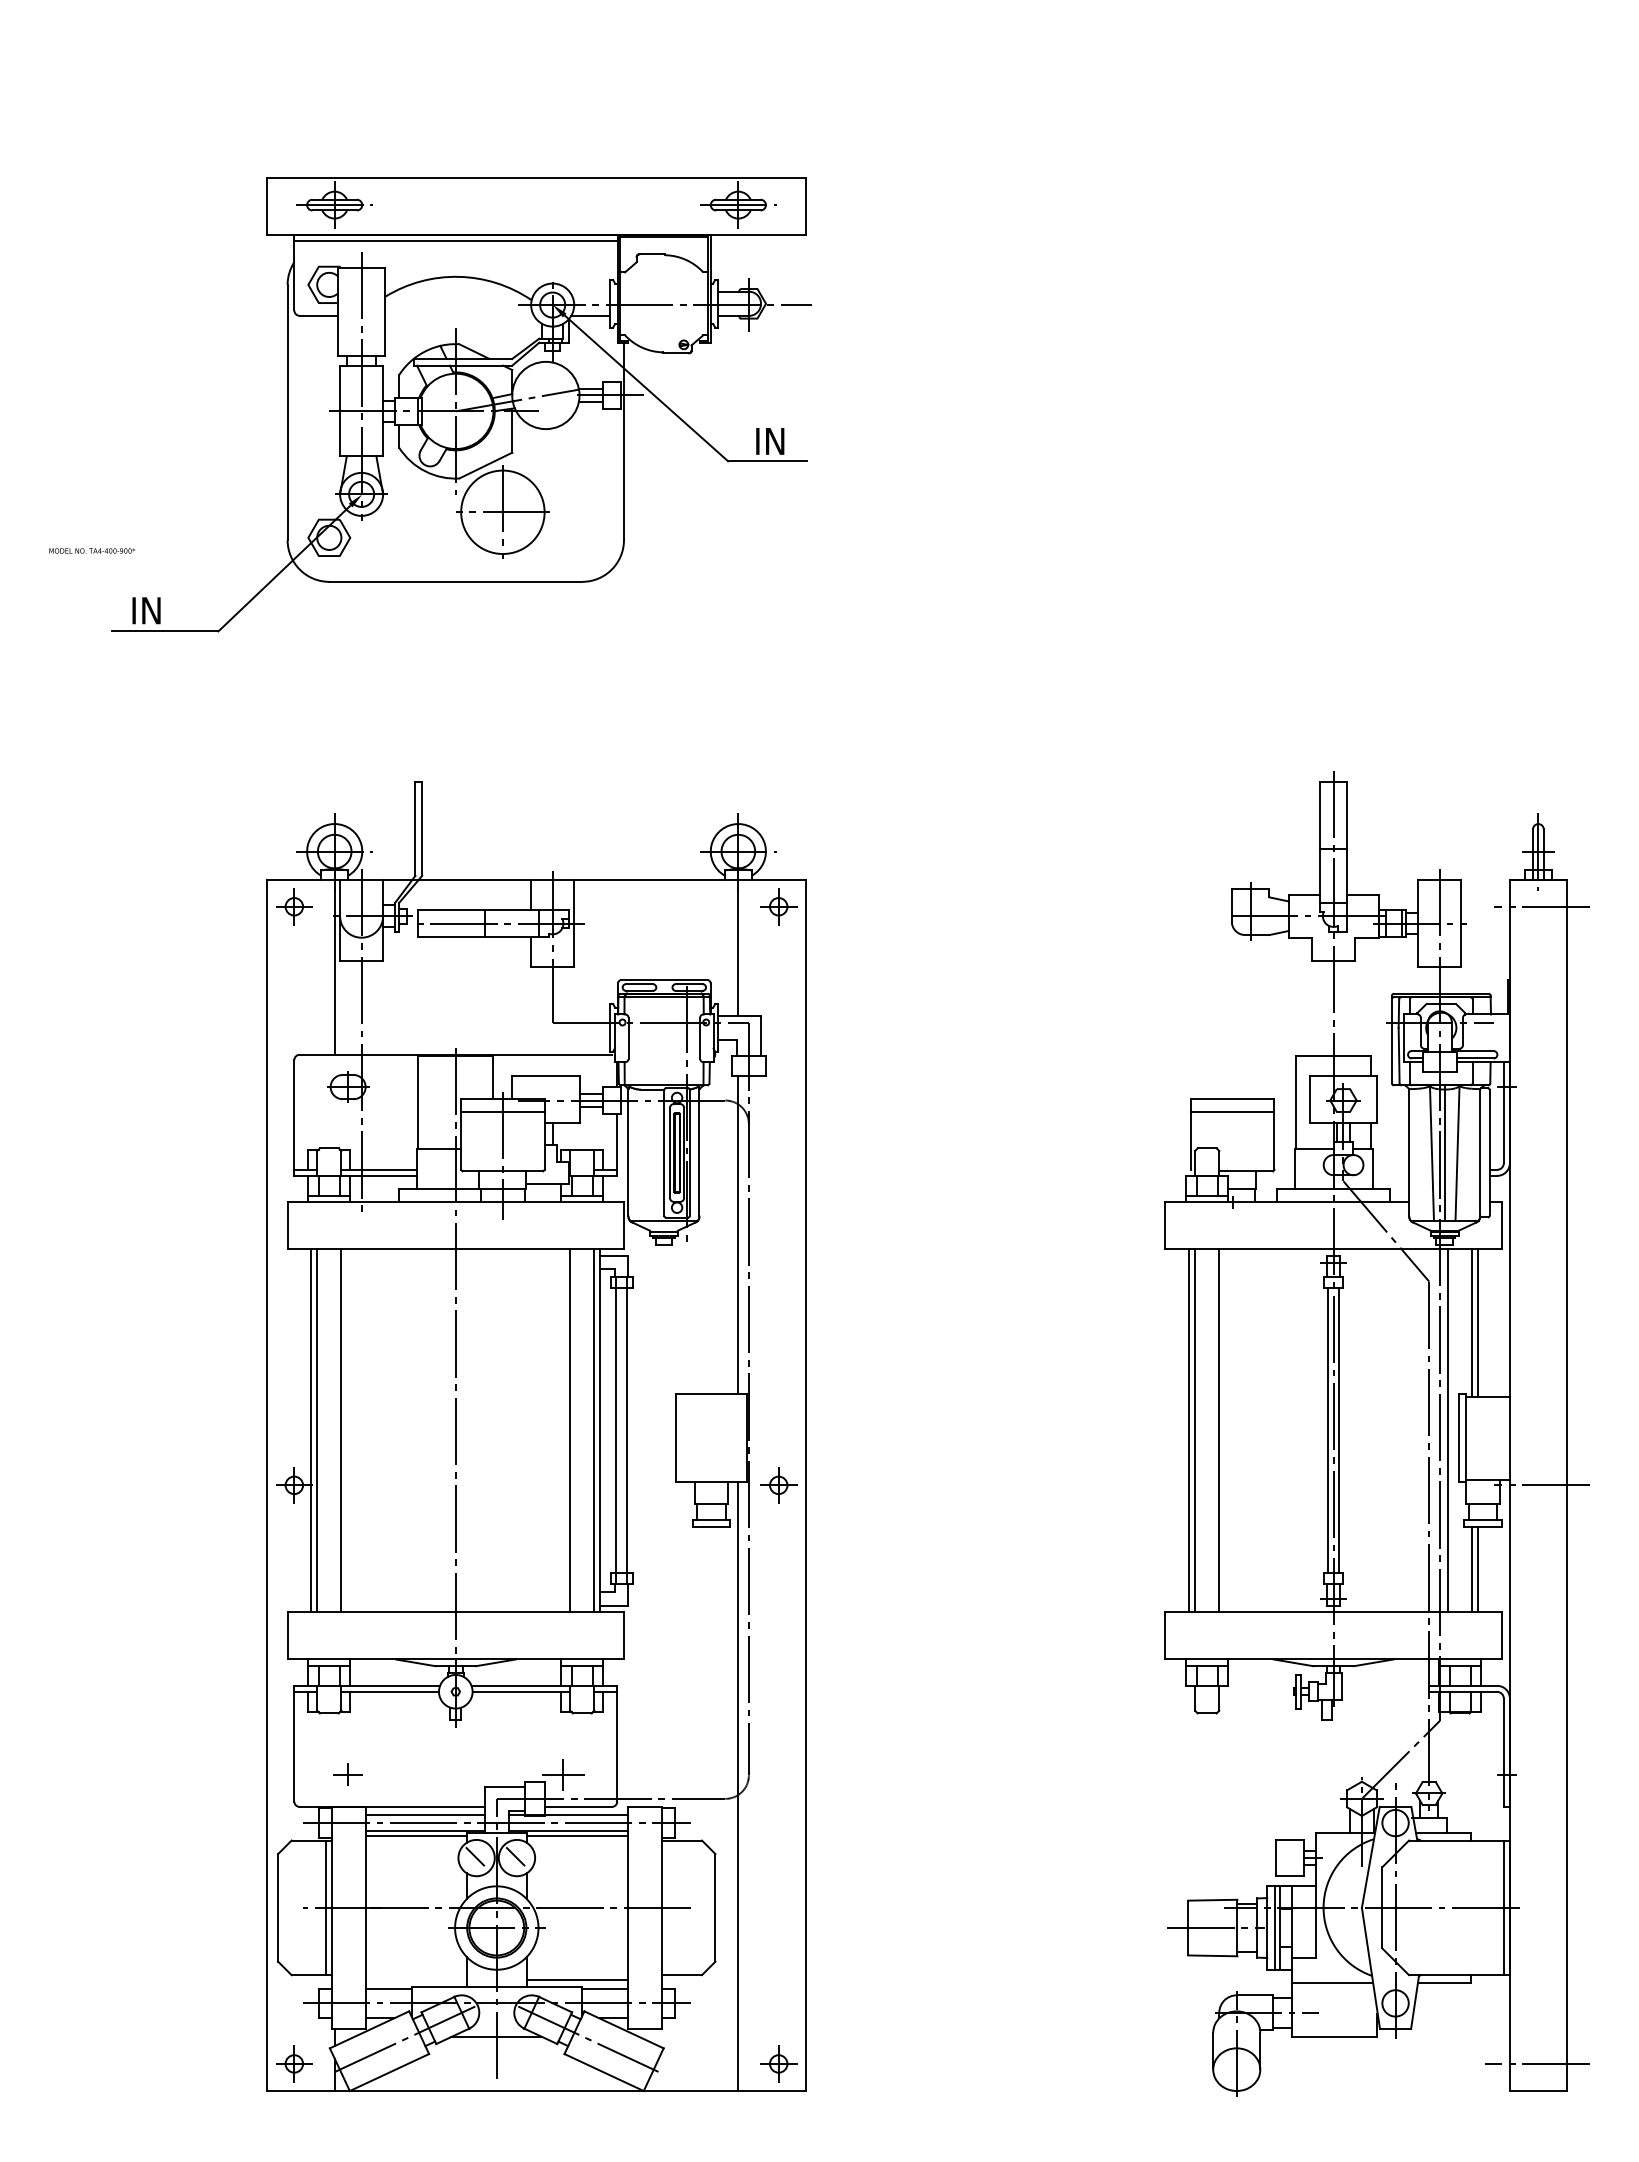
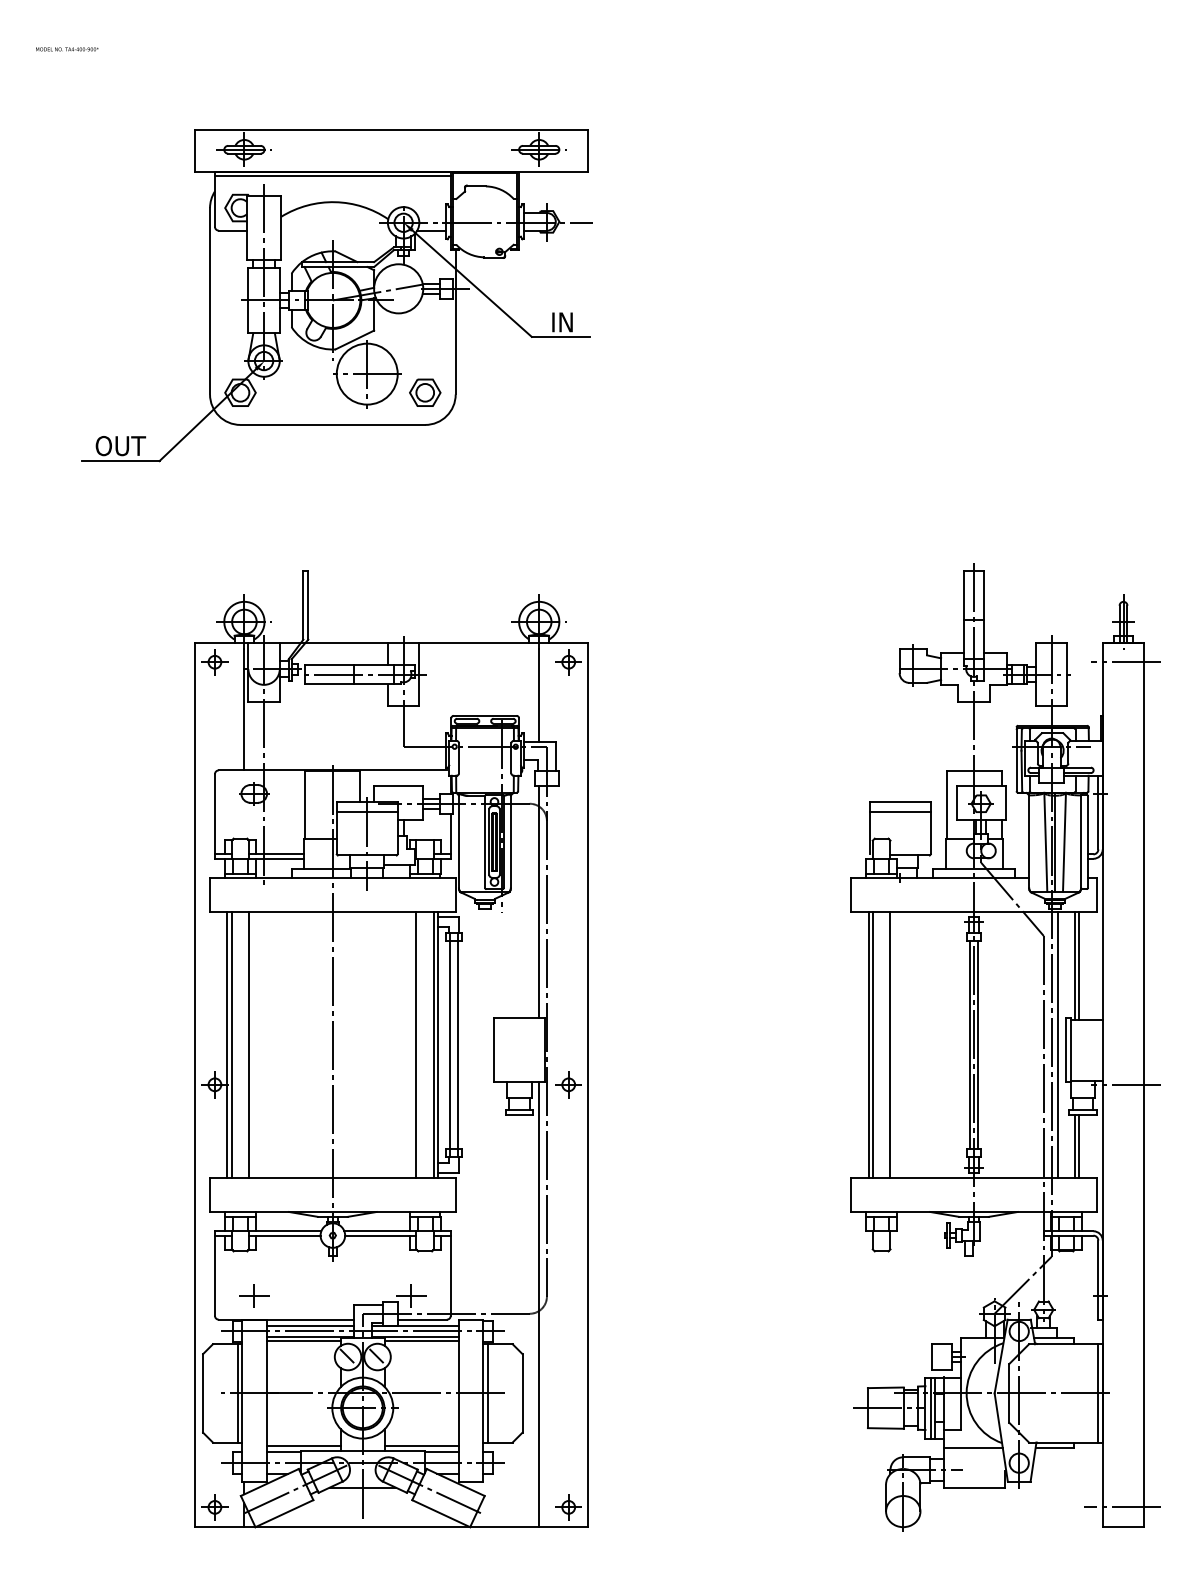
part: (582, 537) -> (425, 392), added
text: (92, 551) -> (67, 49), moved
text: (165, 611) -> (120, 446), IN -> OUT
part: (348, 1773) -> (254, 1295), size x1.43
line: (667, 1907) -> (487, 1393), added
line: (415, 1979) -> (303, 1445), added

